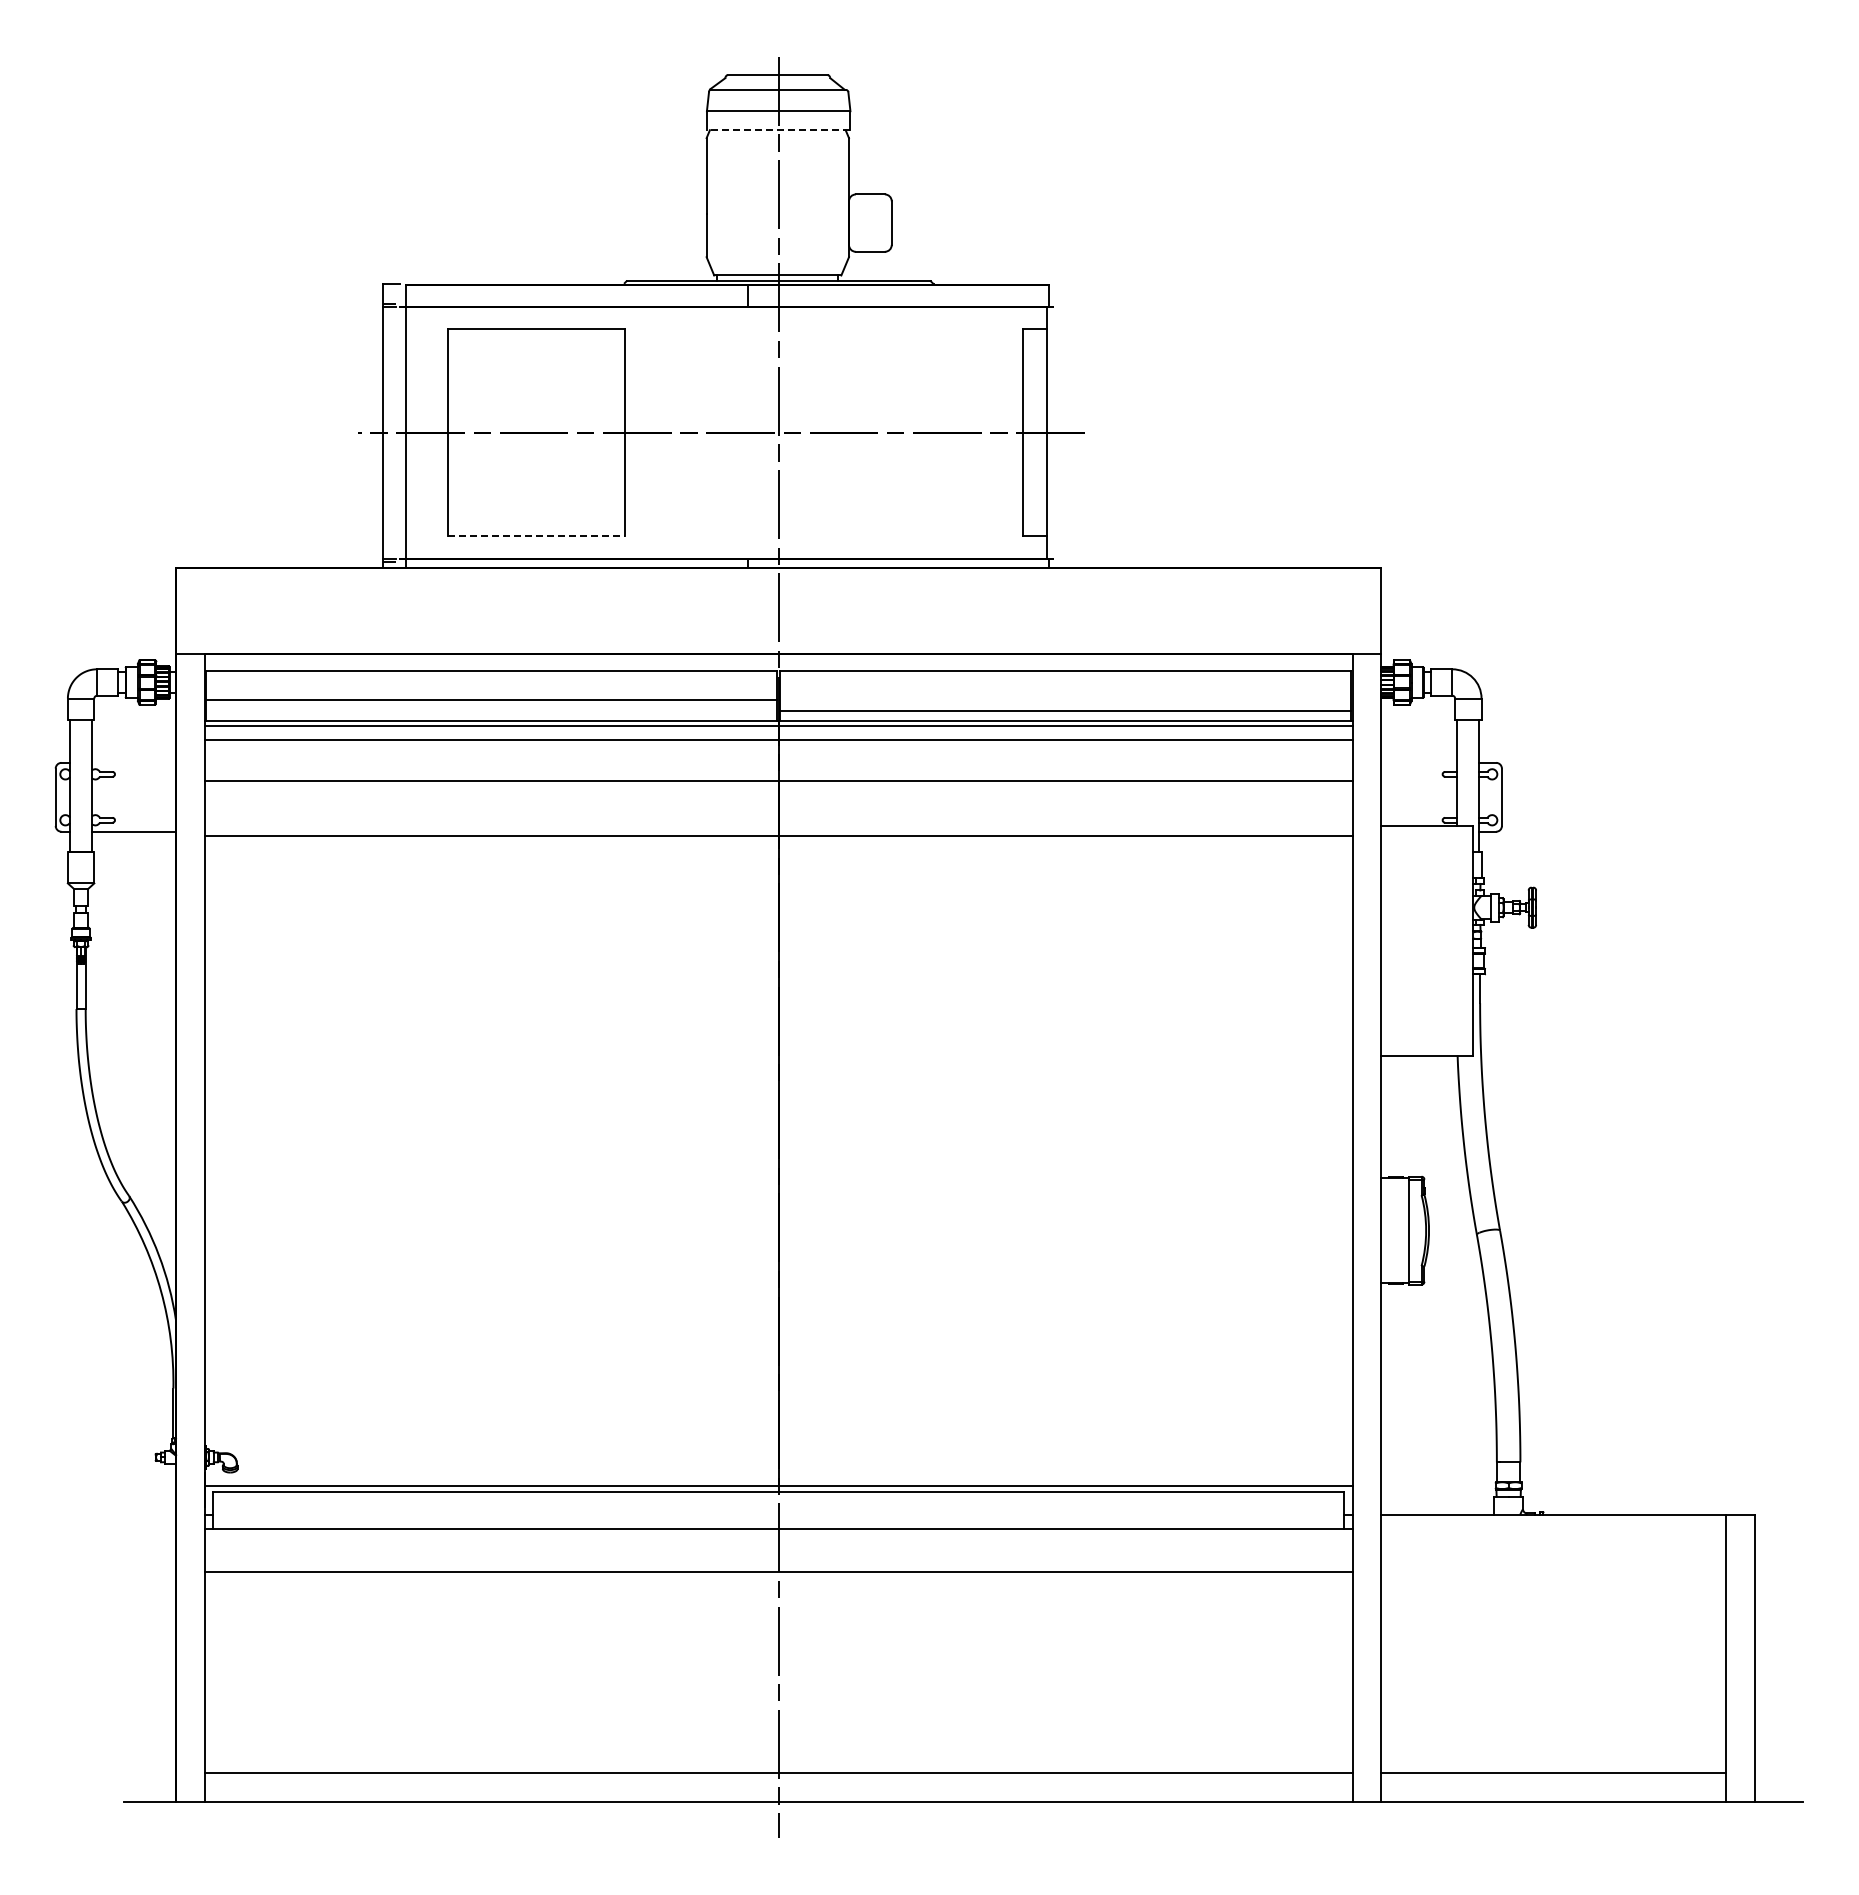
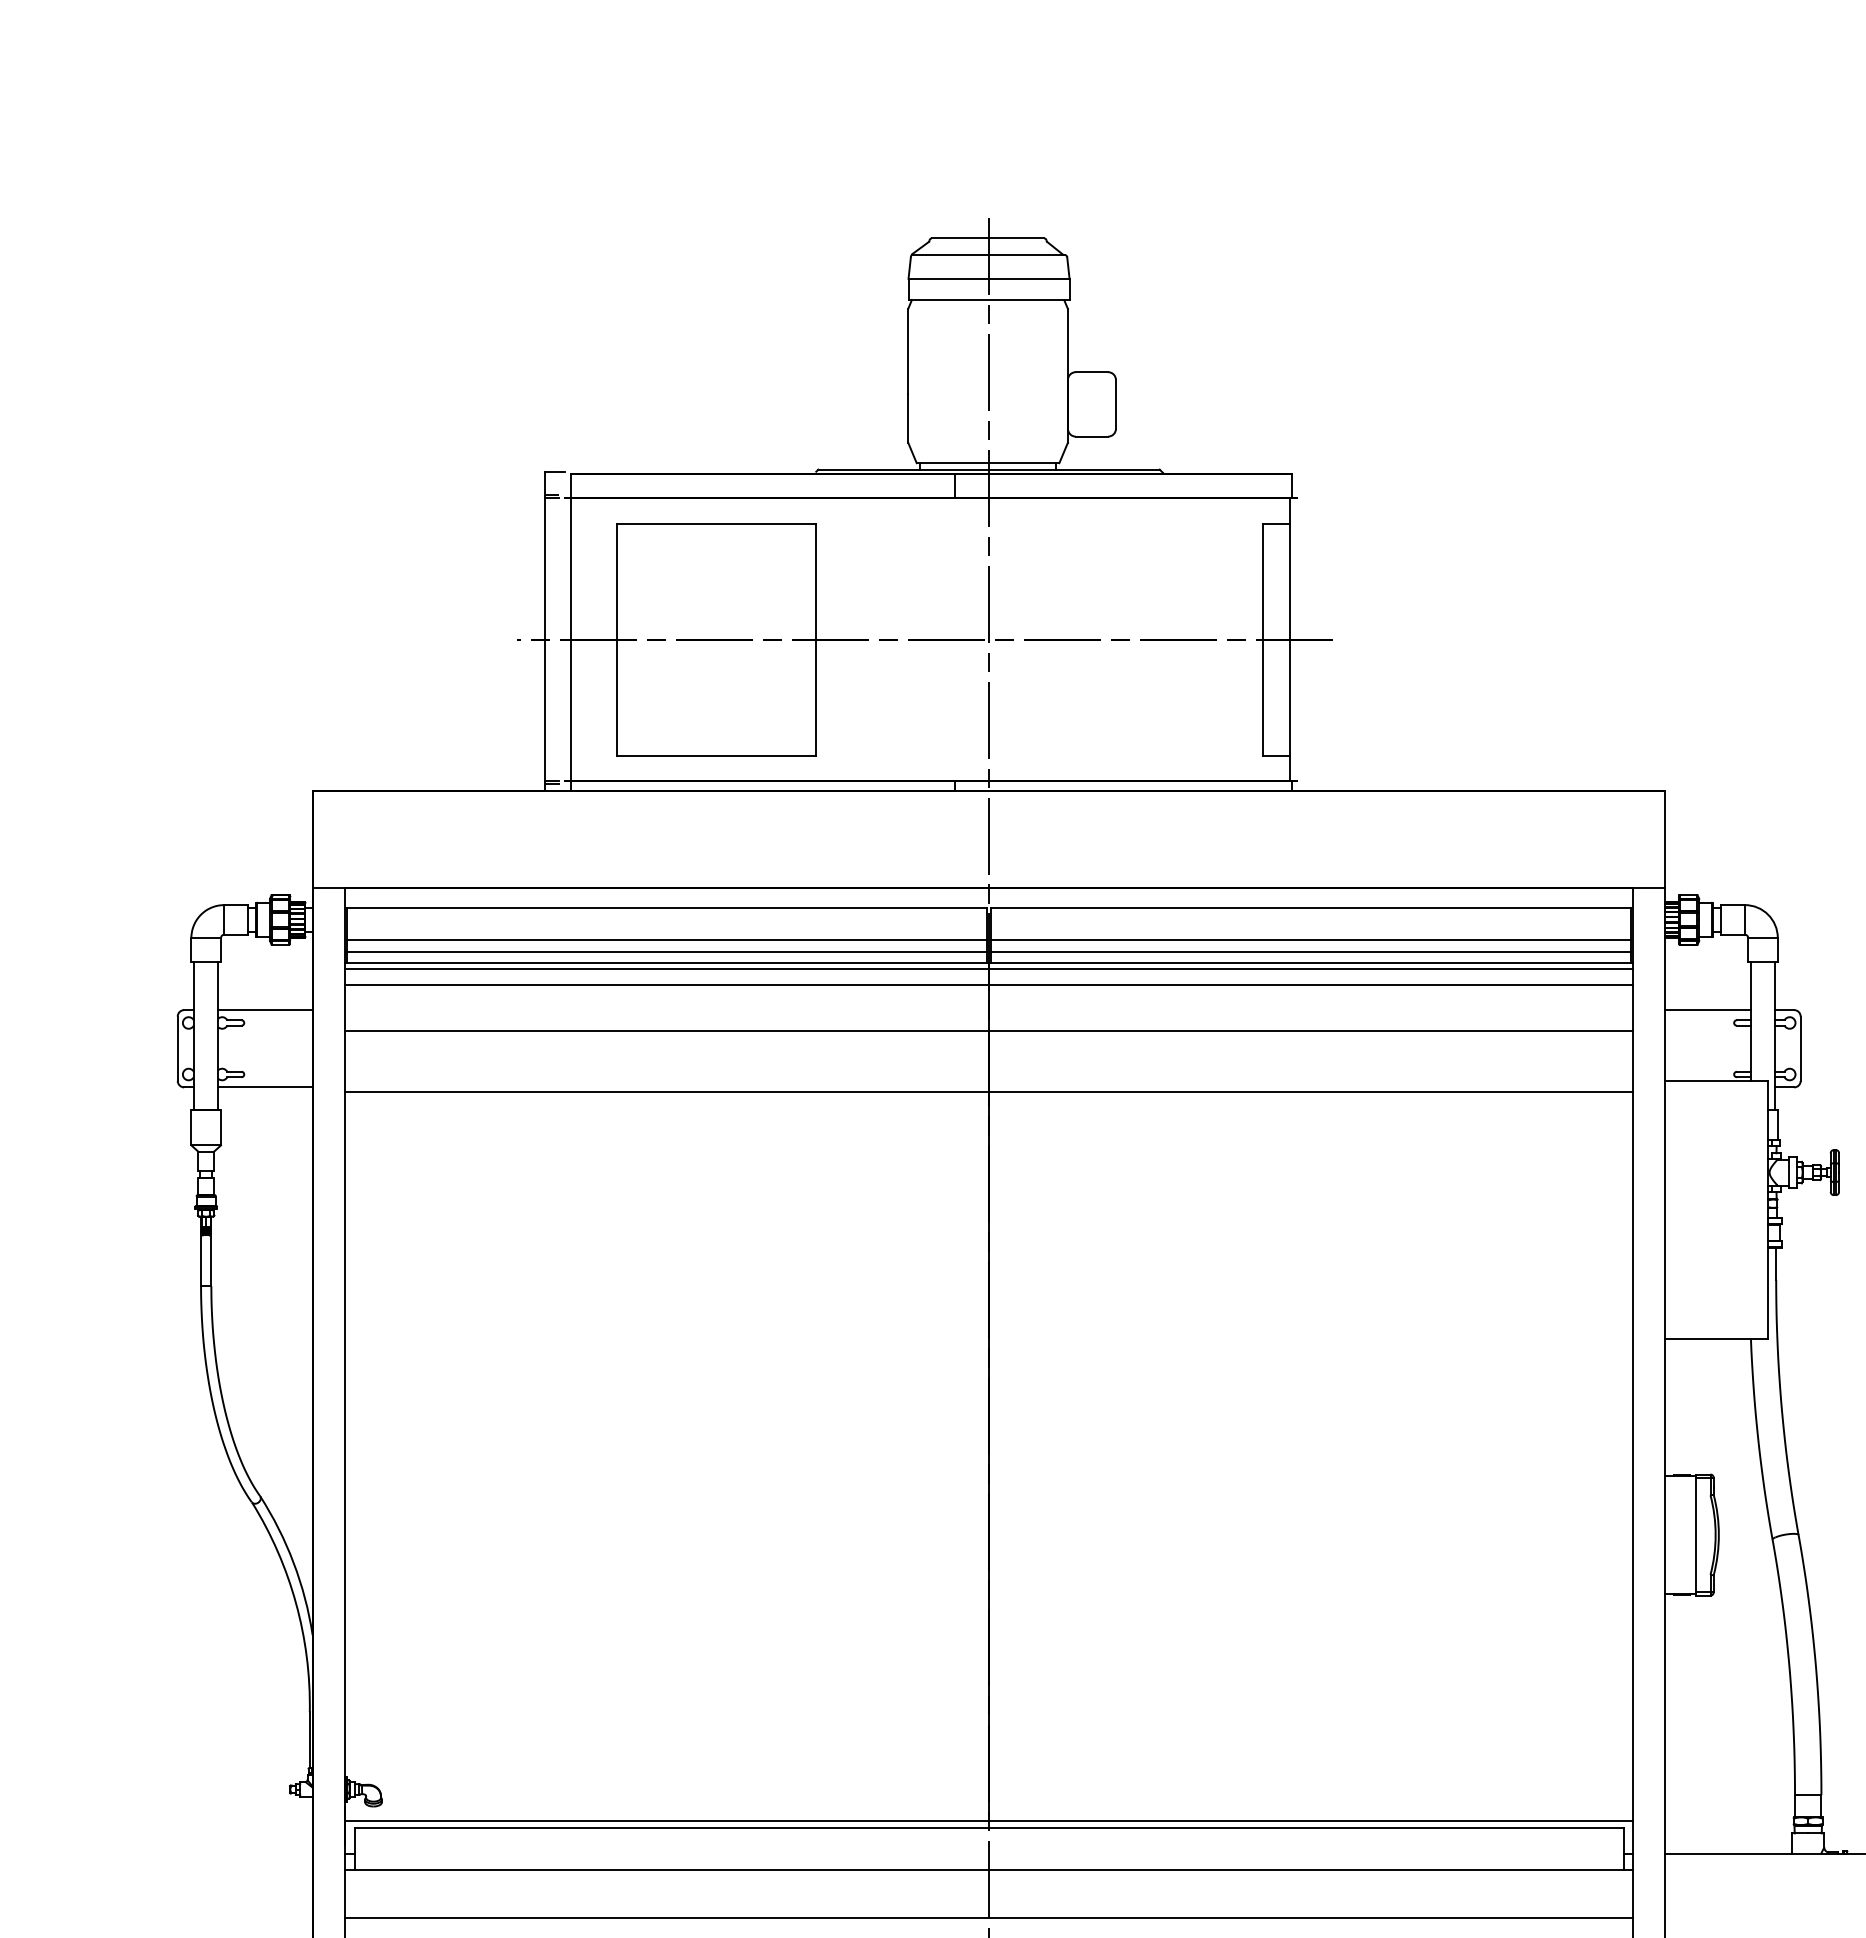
line: (778, 130) -> (988, 300), dashed -> solid
line: (536, 536) -> (717, 756), dashed -> solid
line: (1065, 700) -> (1310, 940), added
line: (491, 711) -> (666, 952), added
line: (133, 762) -> (265, 1009), added
line: (1419, 762) -> (1708, 1009), added

